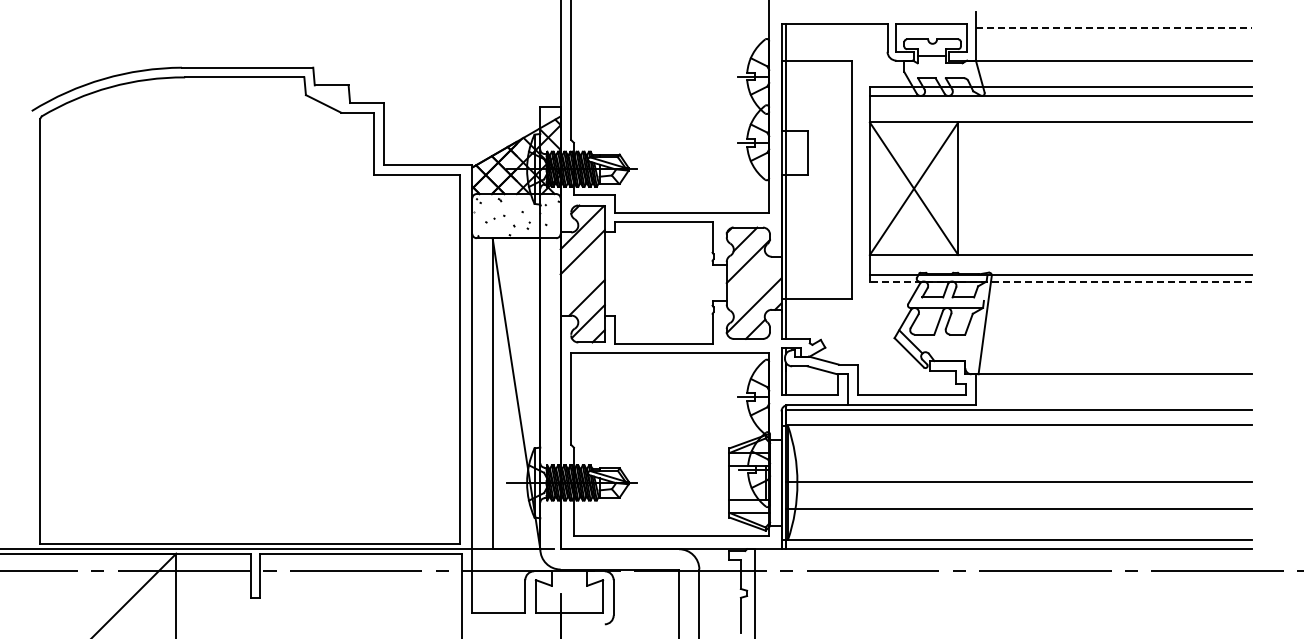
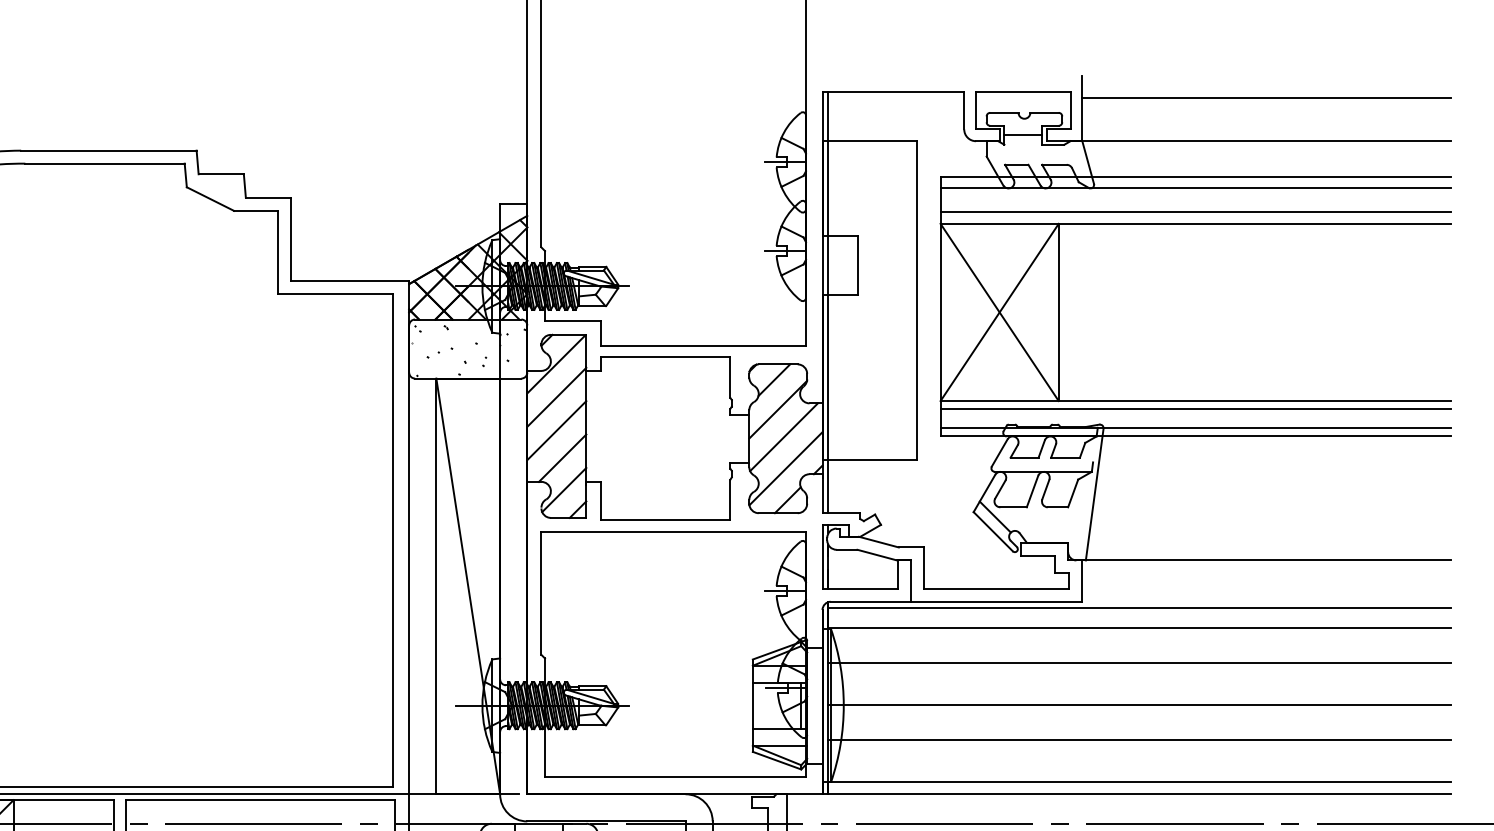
line: (1113, 27) -> (1266, 96), dashed -> solid
line: (1060, 113) -> (1195, 211), added
line: (1060, 261) -> (1195, 409), added
line: (582, 277) -> (556, 431), added
line: (752, 281) -> (783, 436), added
line: (1060, 281) -> (1195, 436), dashed -> solid
line: (1018, 451) -> (1139, 663), added

